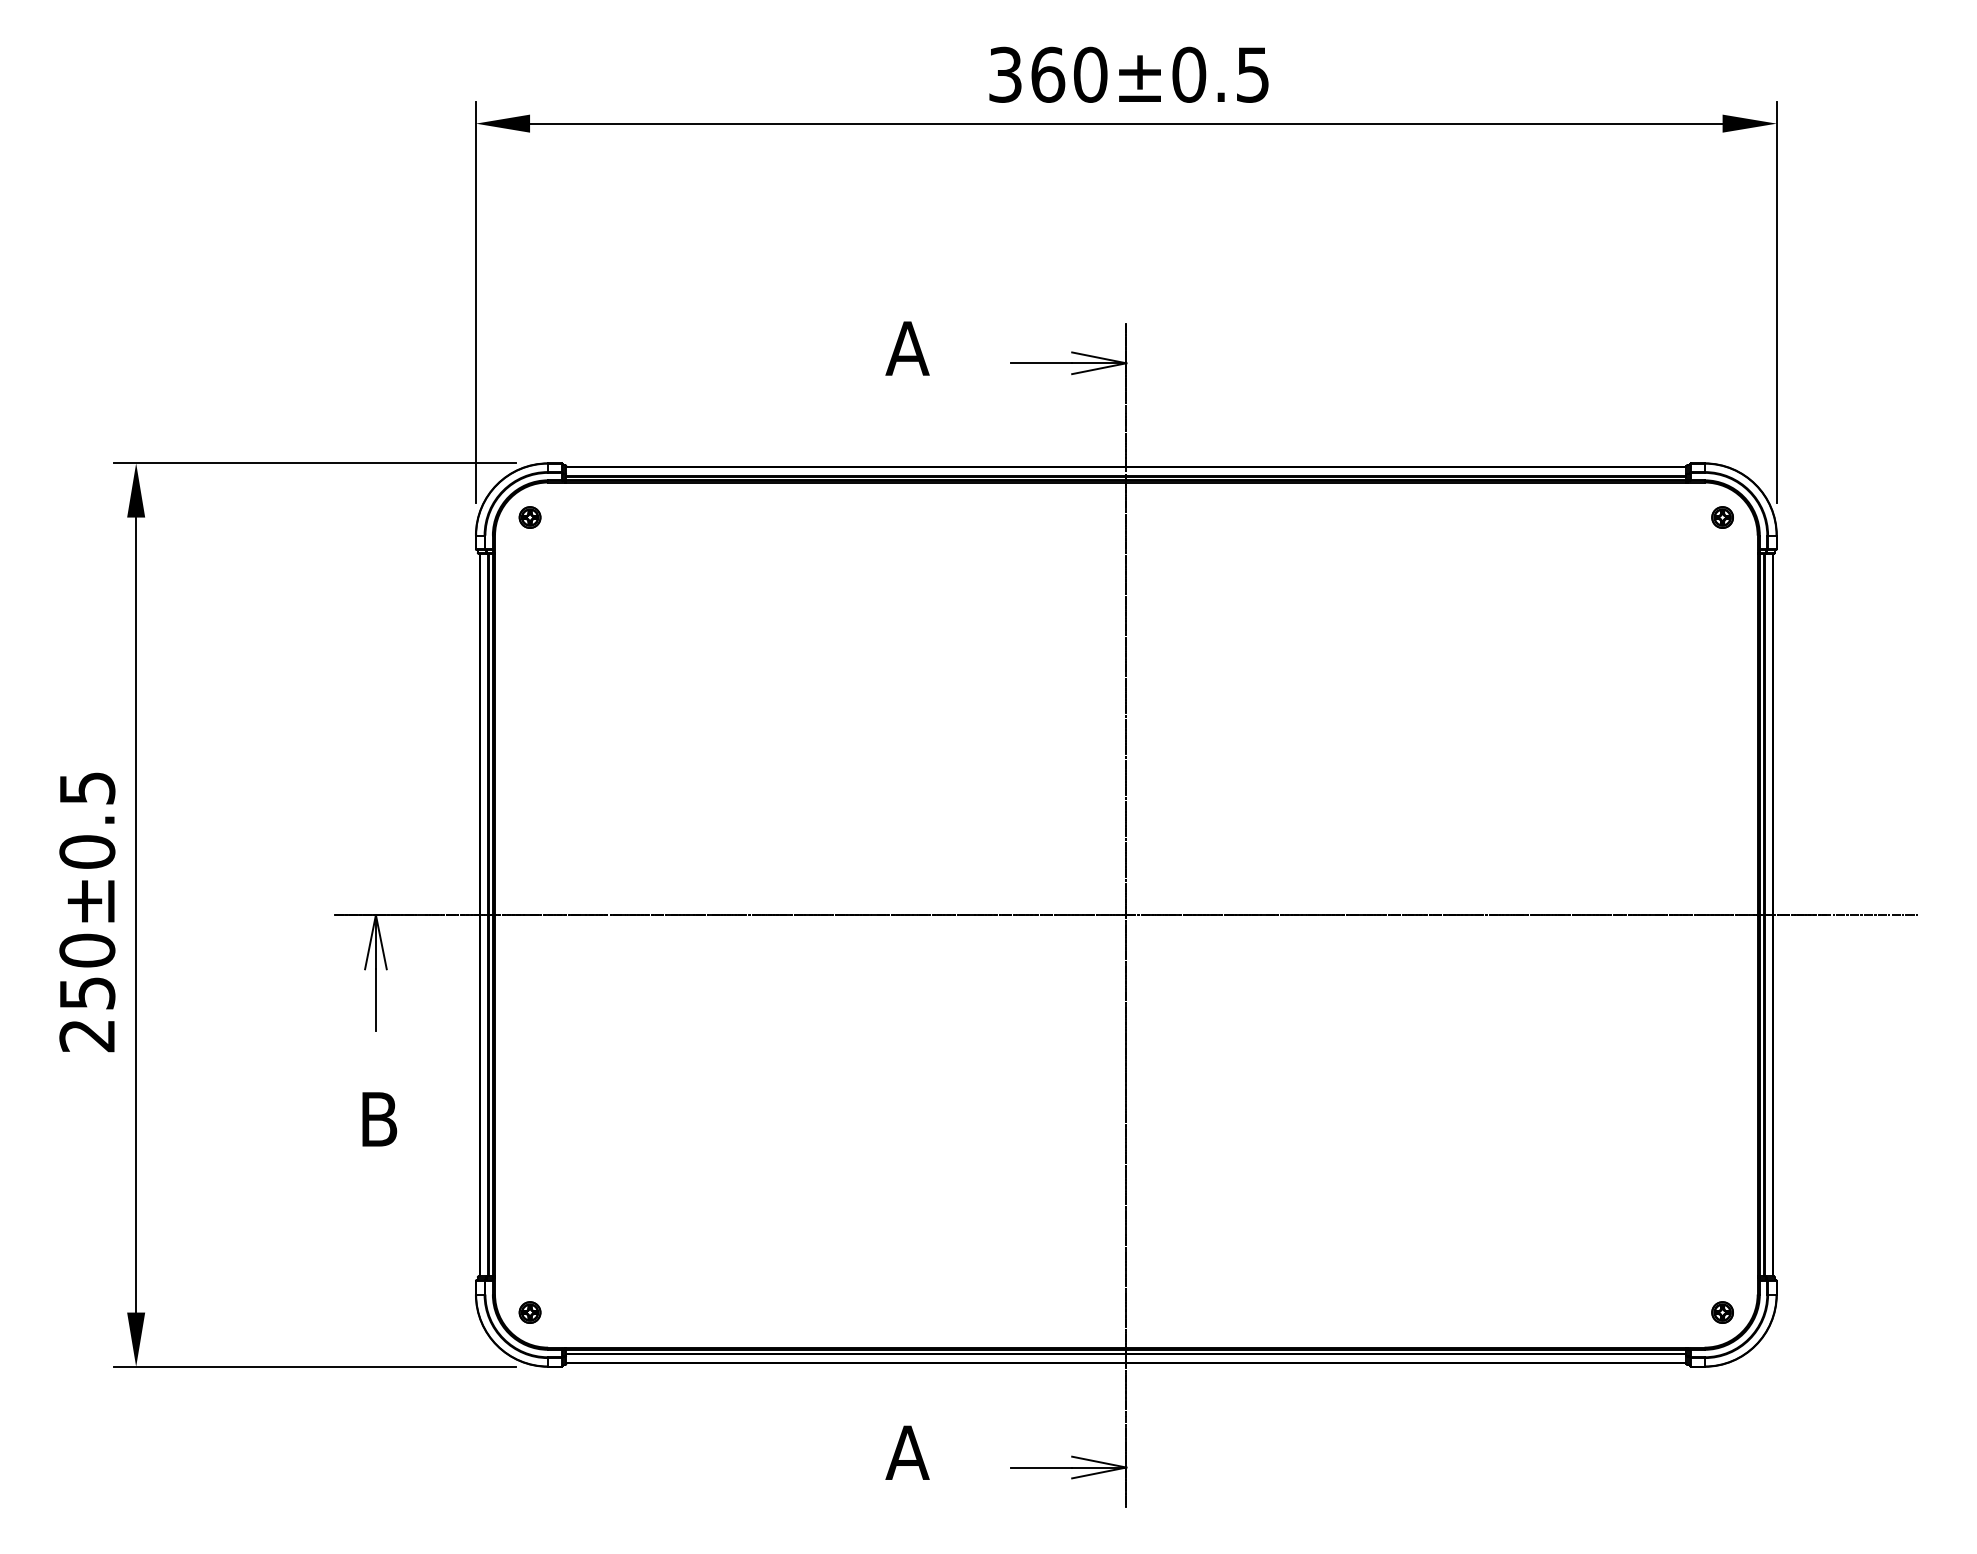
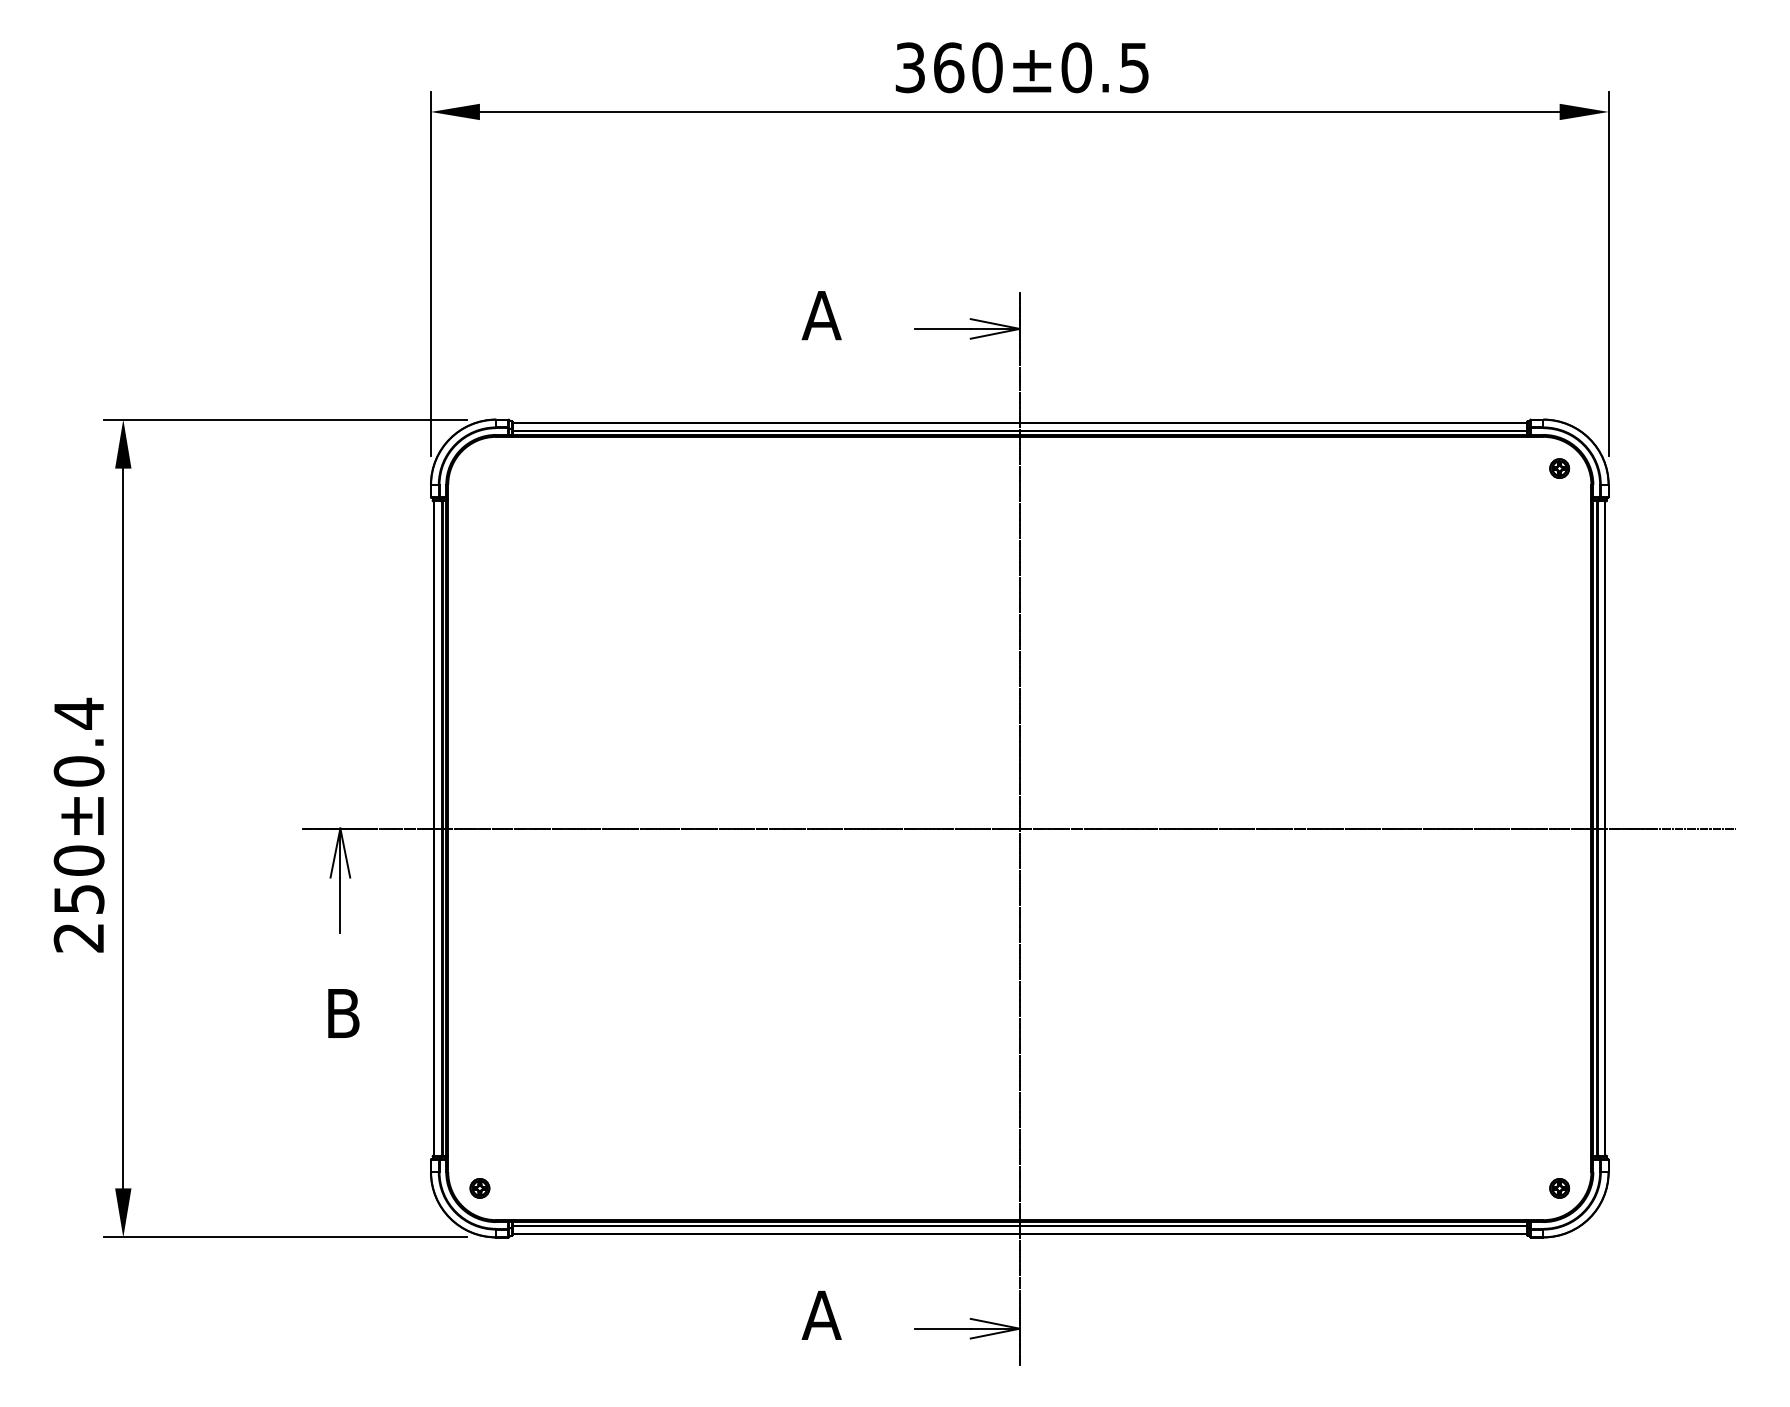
part: (529, 517) -> (479, 468), removed
text: (87, 788) -> (79, 713), 250±0.5 -> 250±0.4

